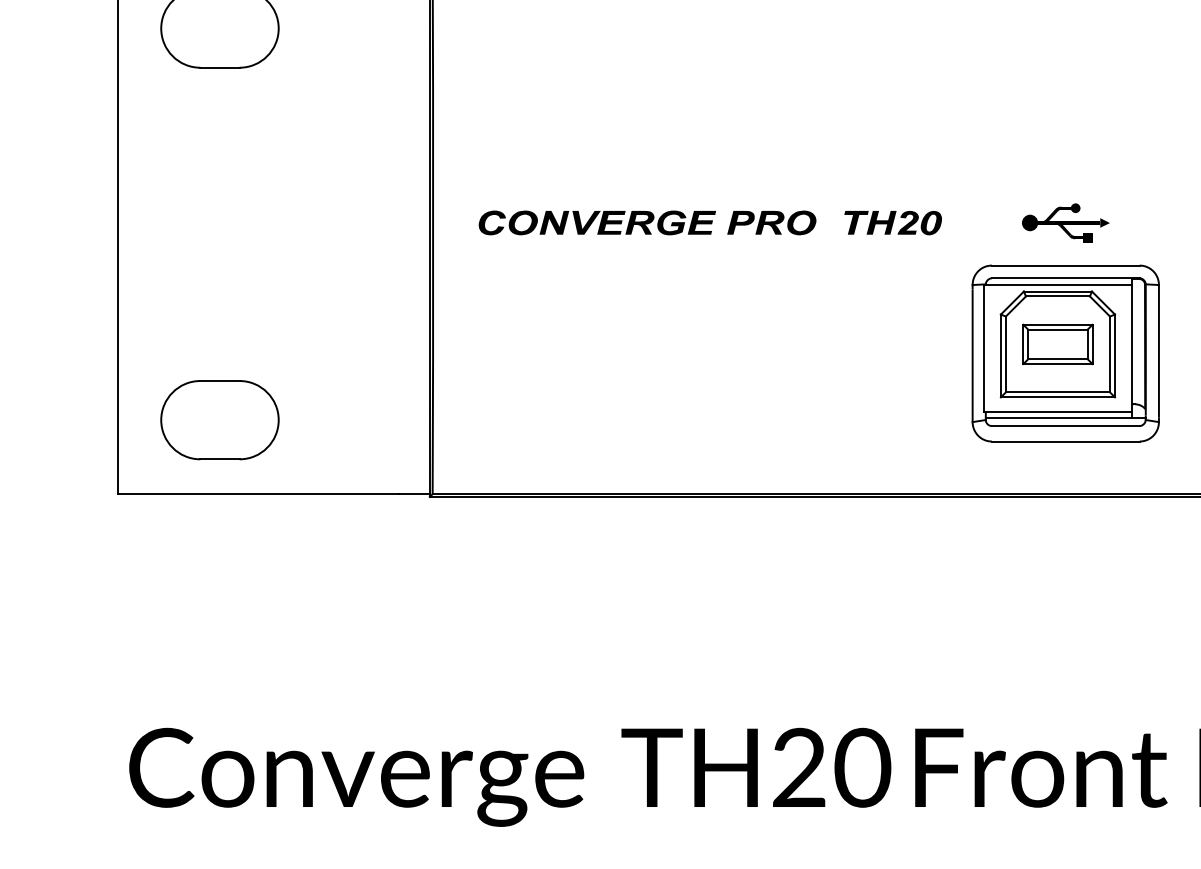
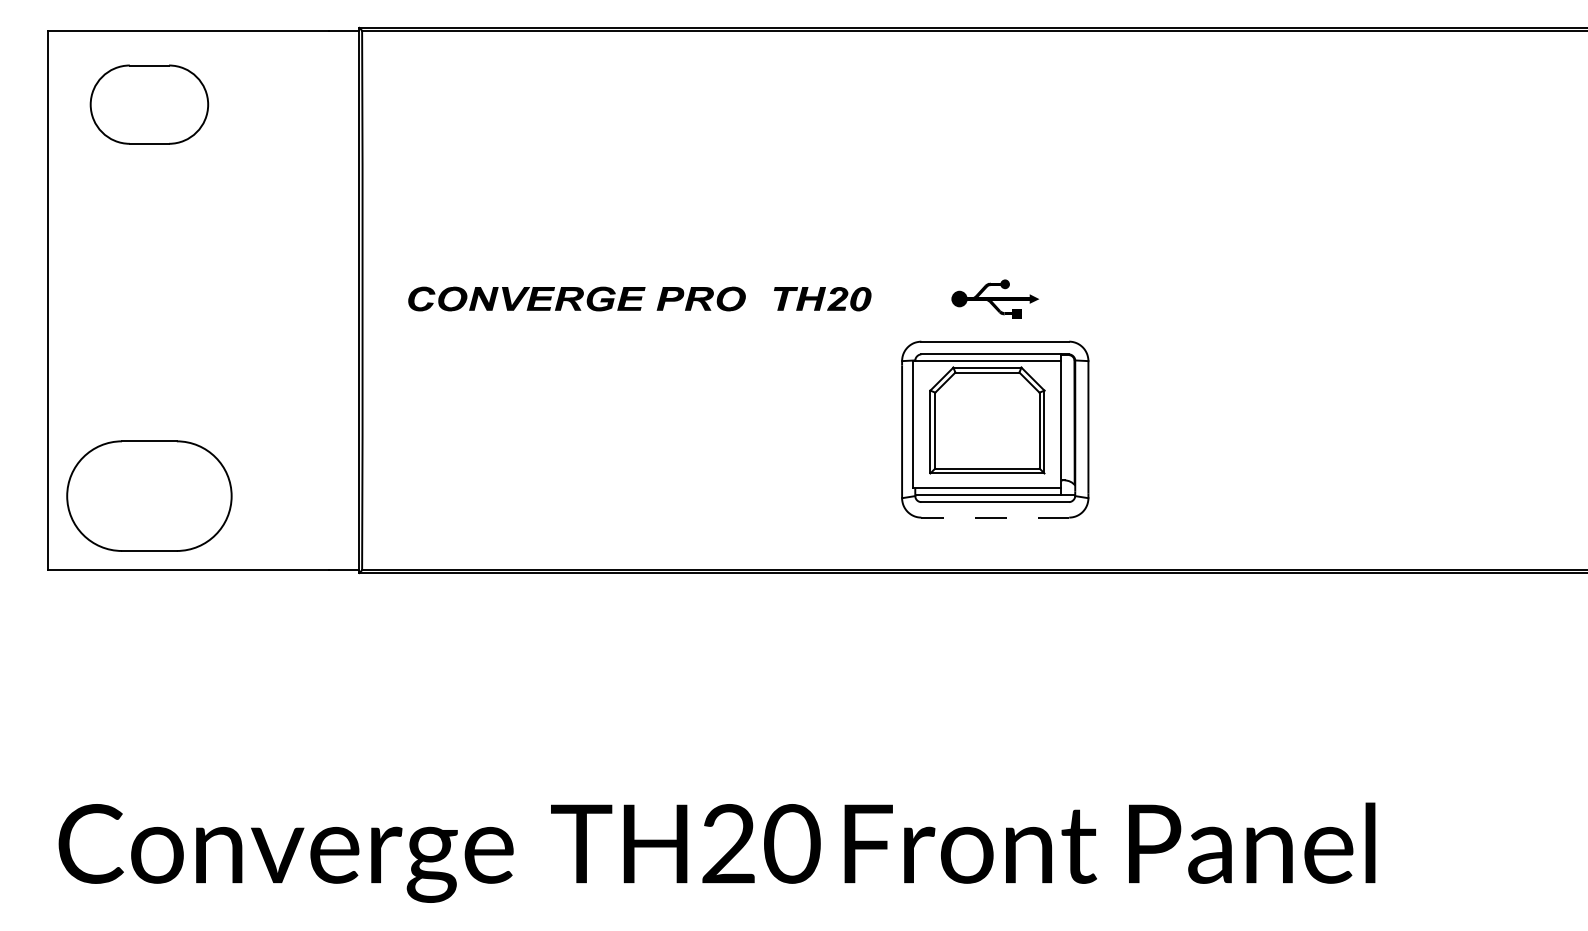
part: (1057, 344) -> (986, 420), removed
part: (220, 420) -> (149, 496), size x1.4
line: (1066, 441) -> (995, 517), solid -> dashed

